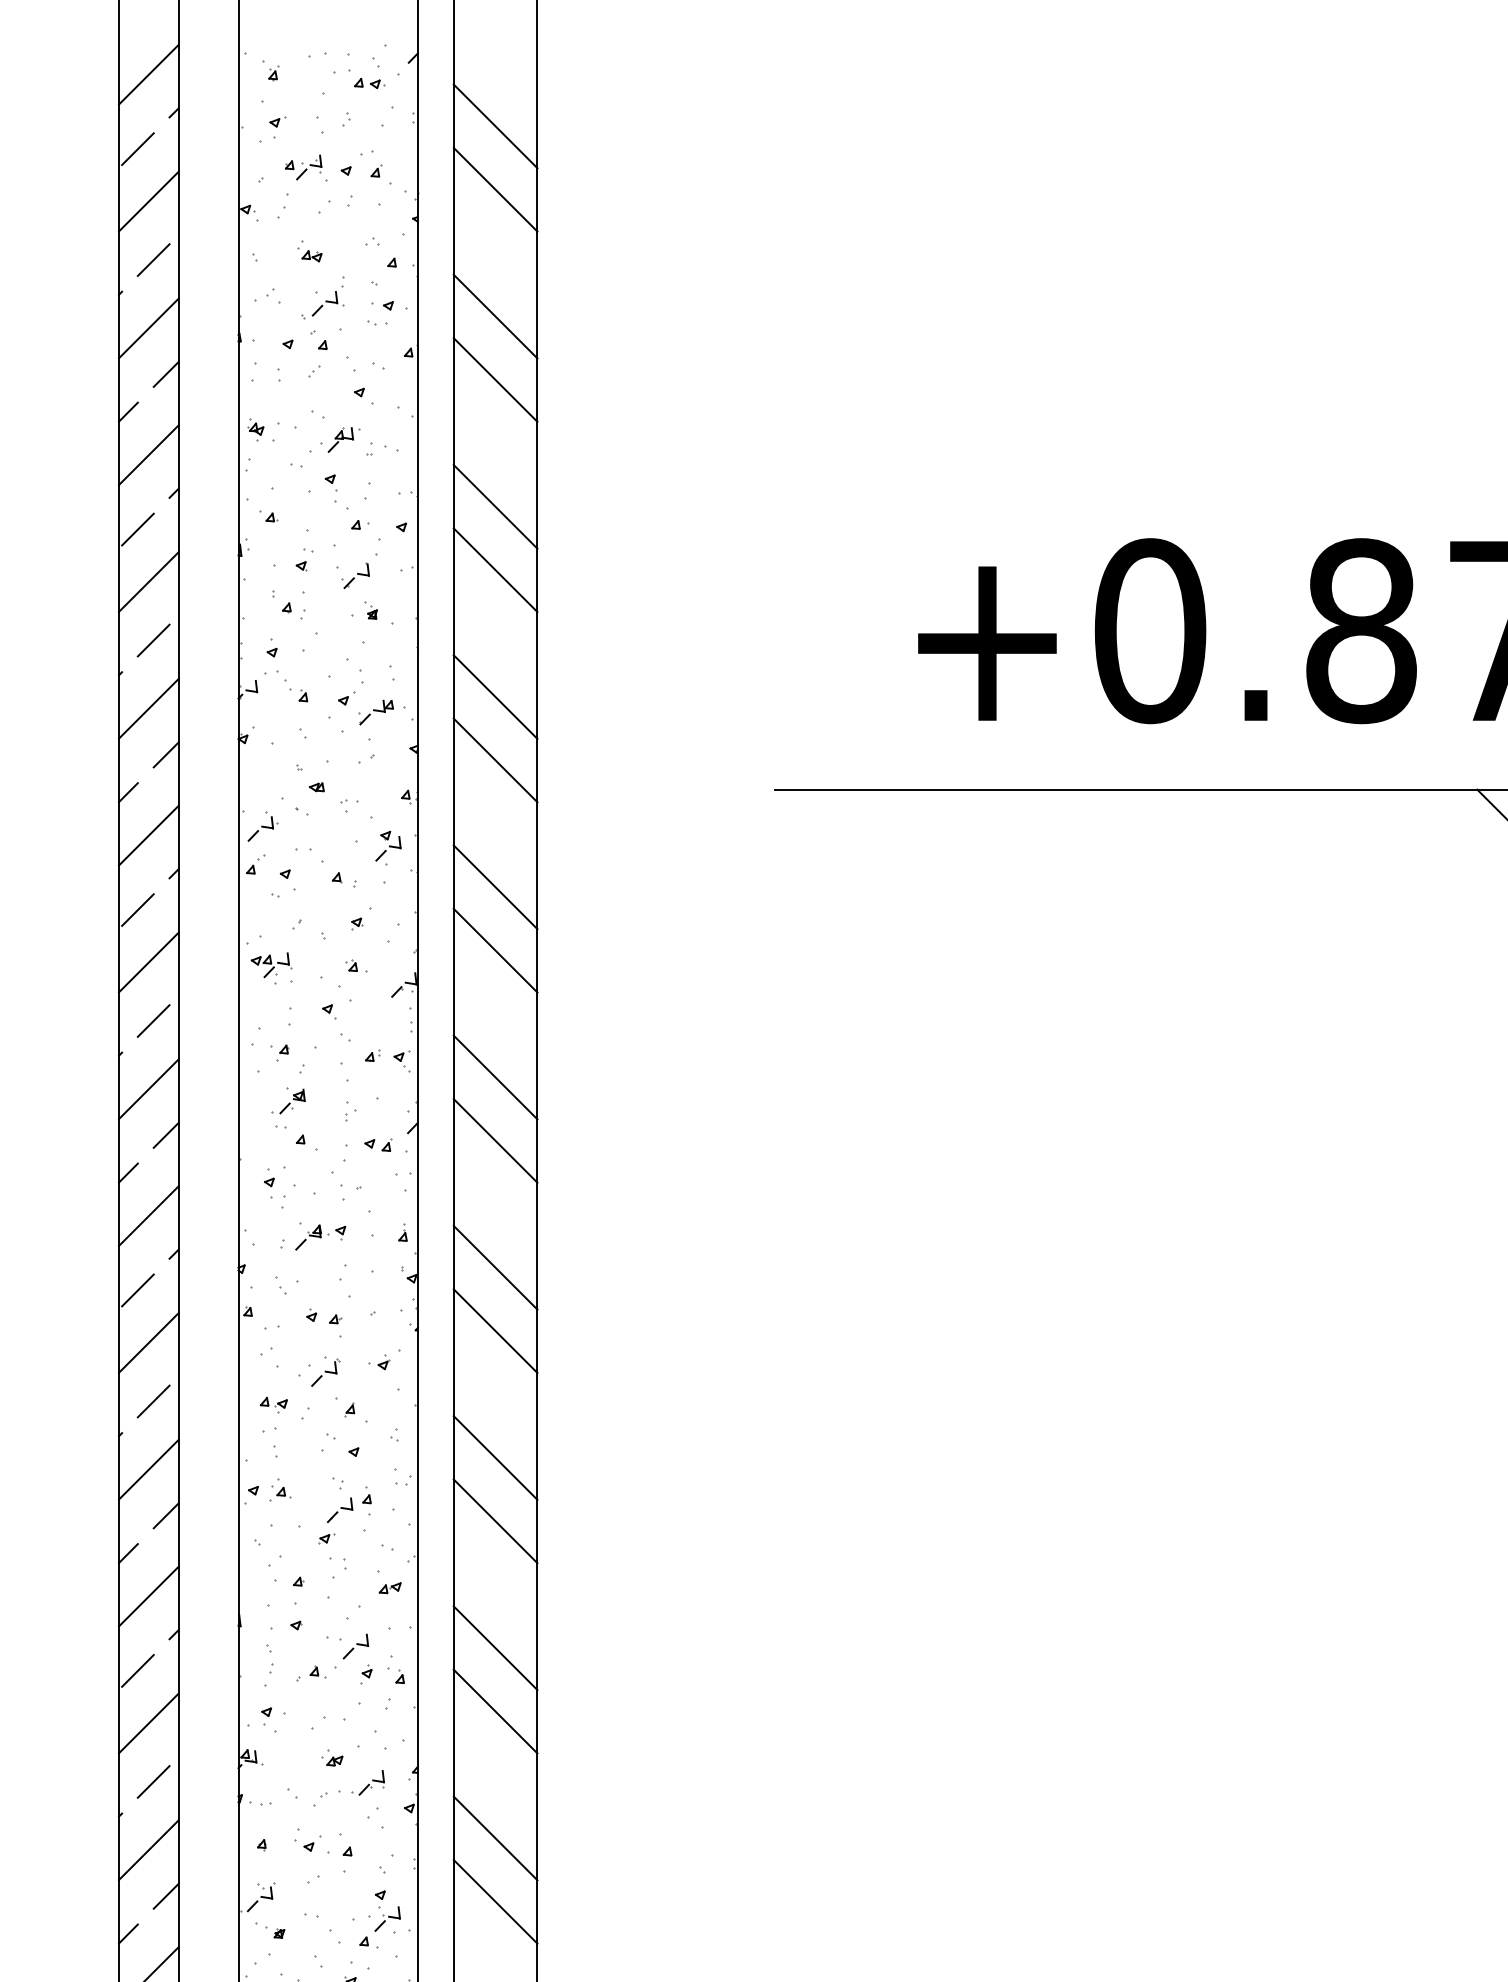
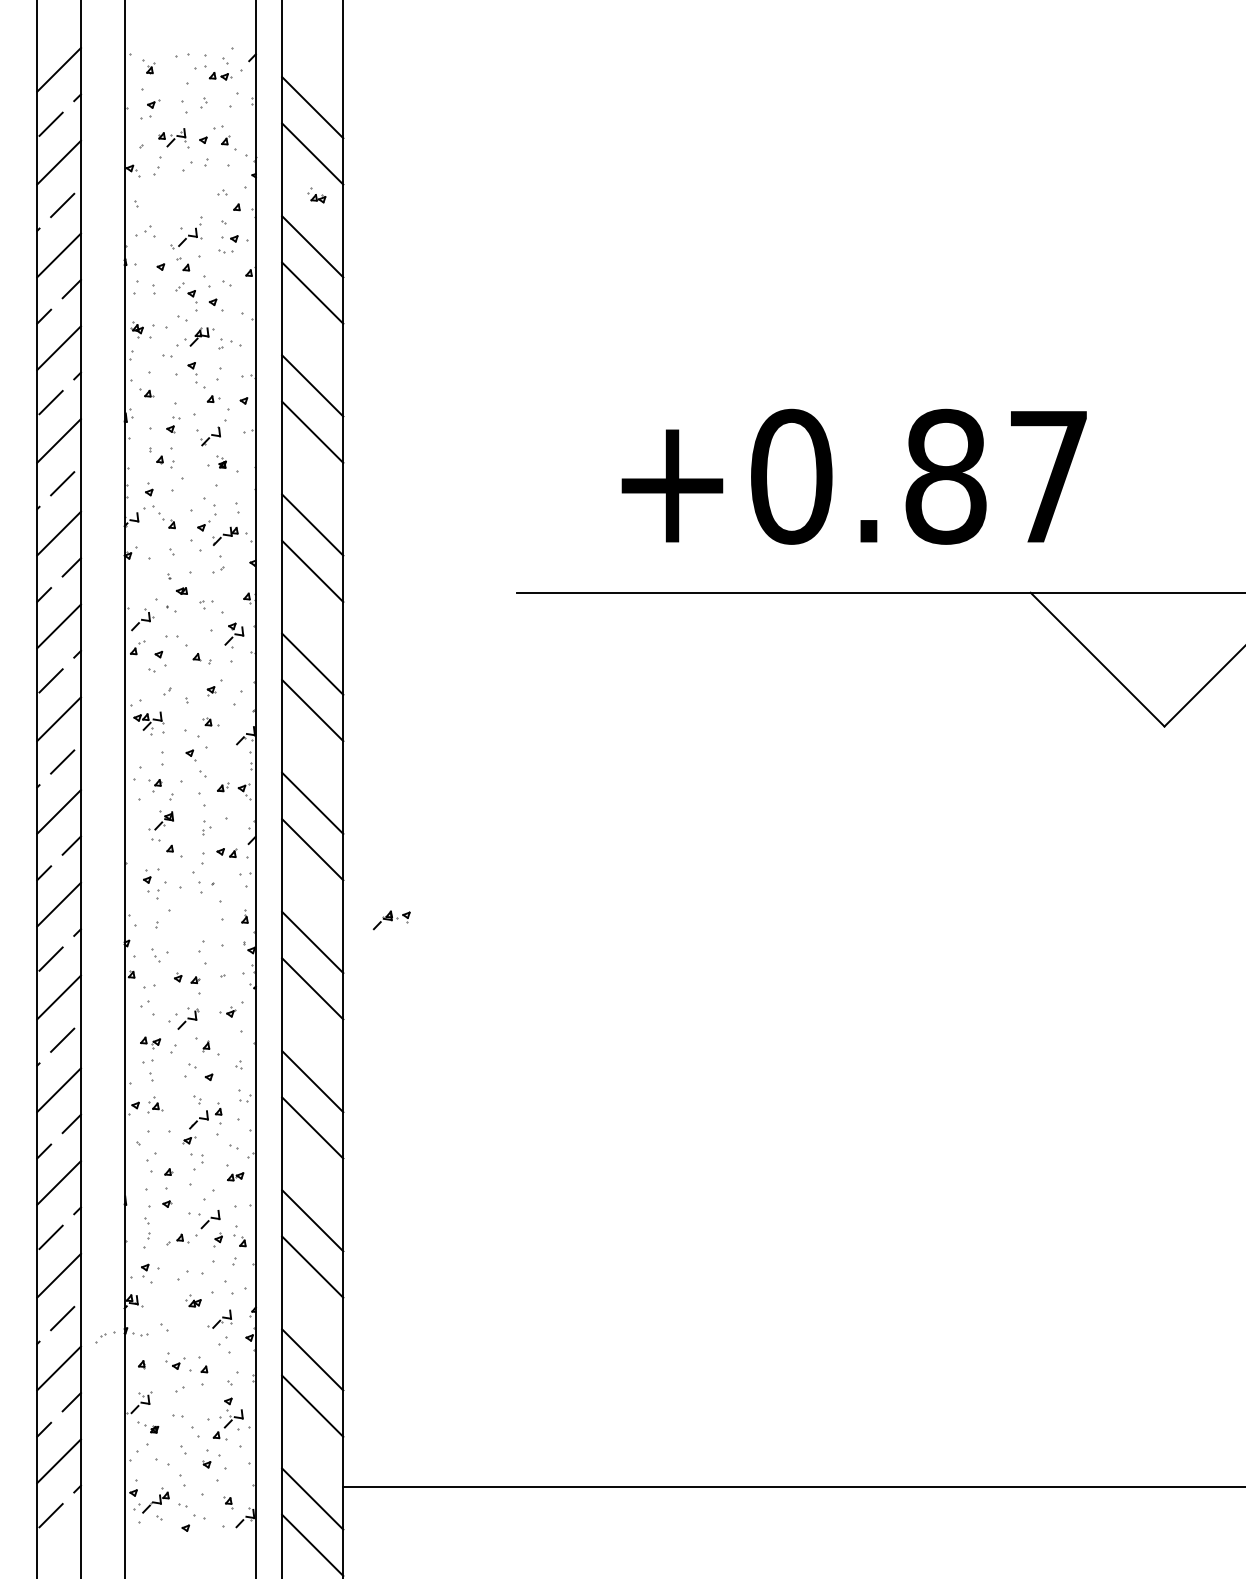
part: (309, 251) -> (316, 195), moved
part: (331, 390) -> (192, 300), added
part: (320, 1237) -> (391, 920), moved
part: (327, 1798) -> (105, 1337), moved

